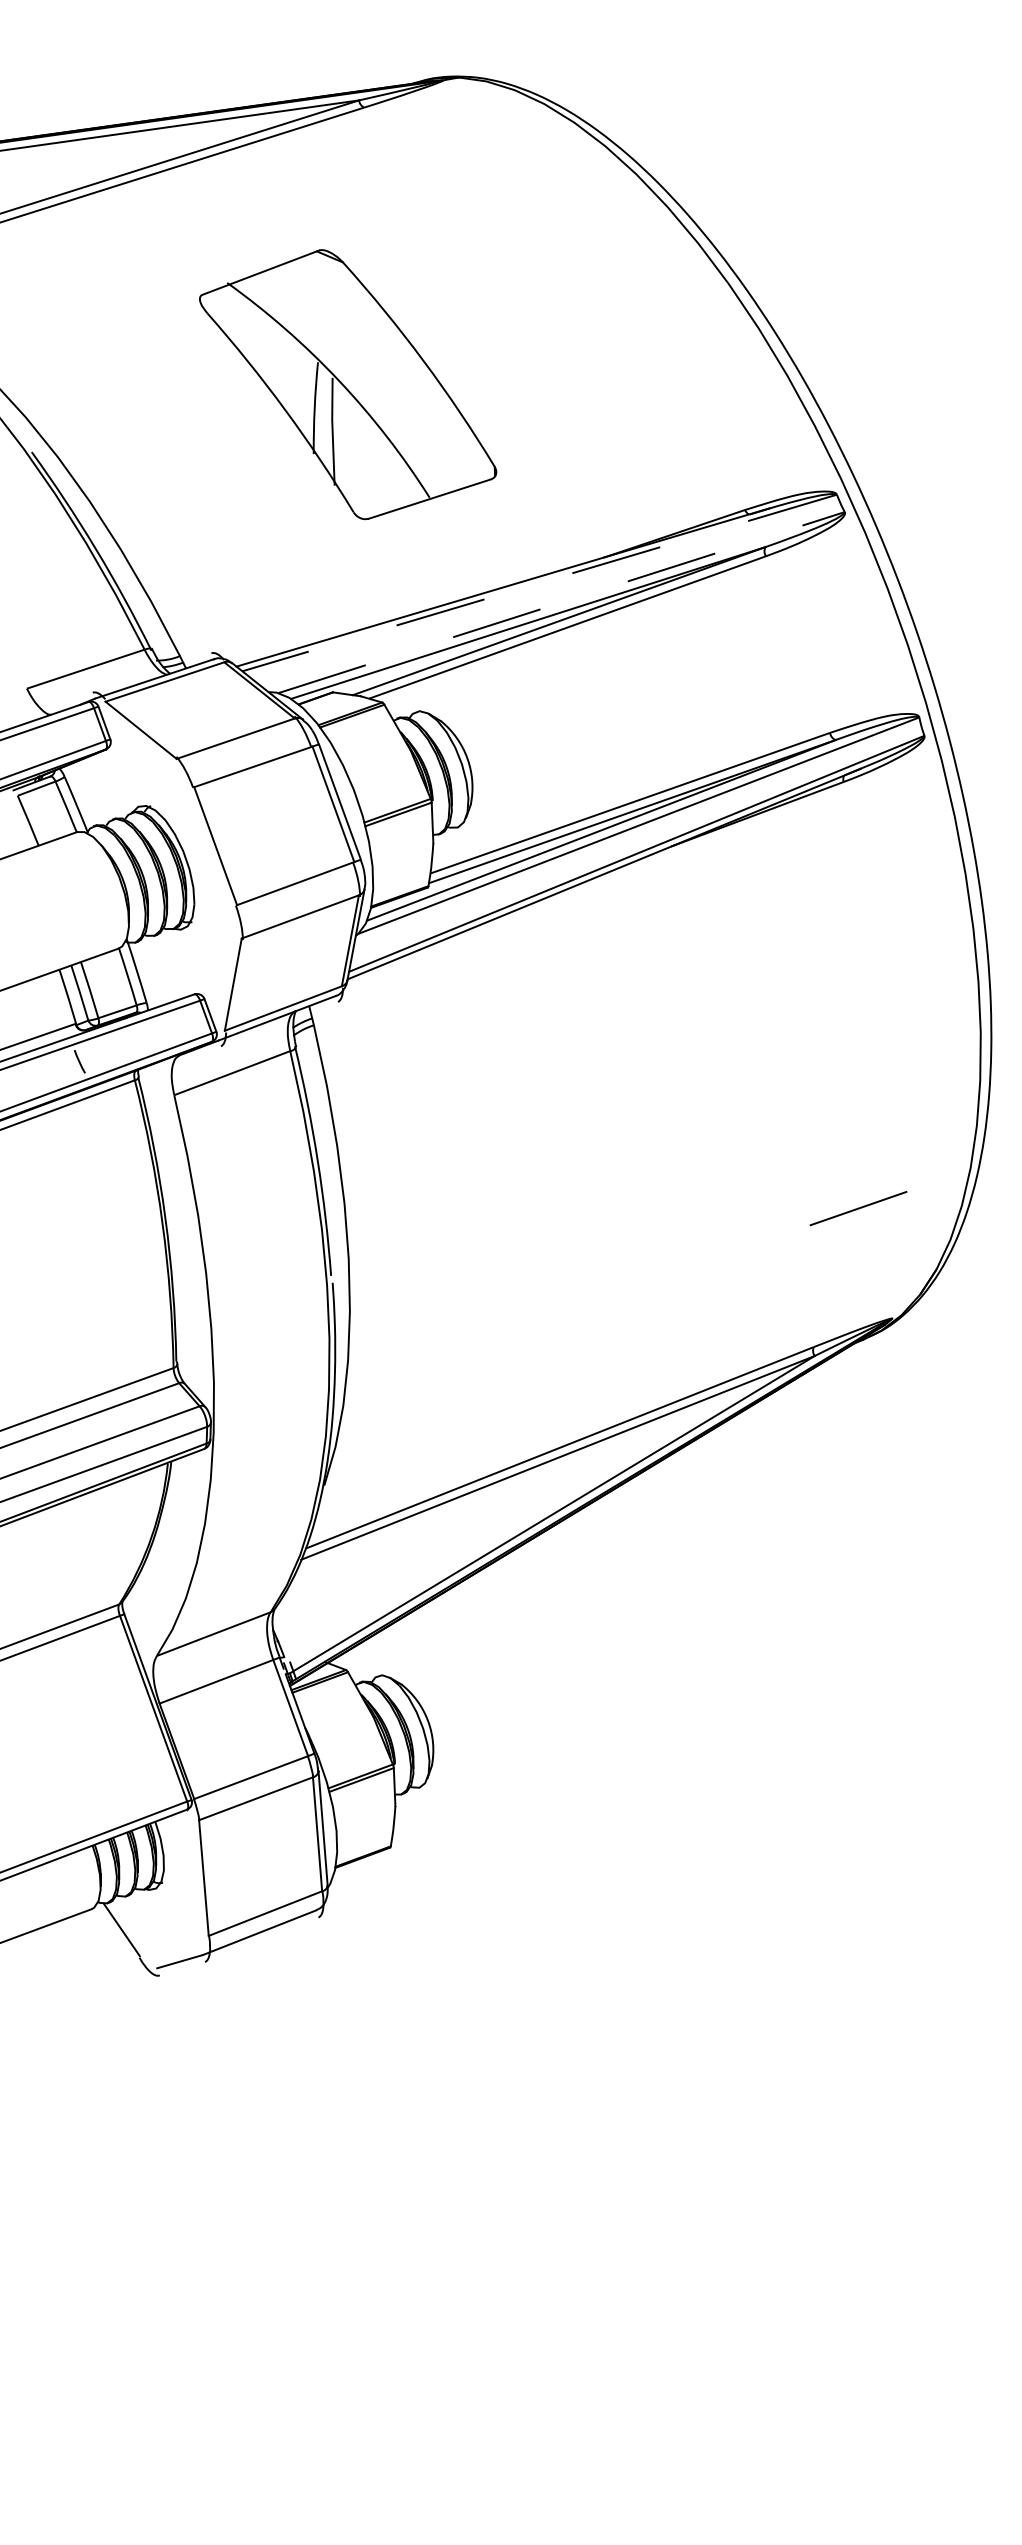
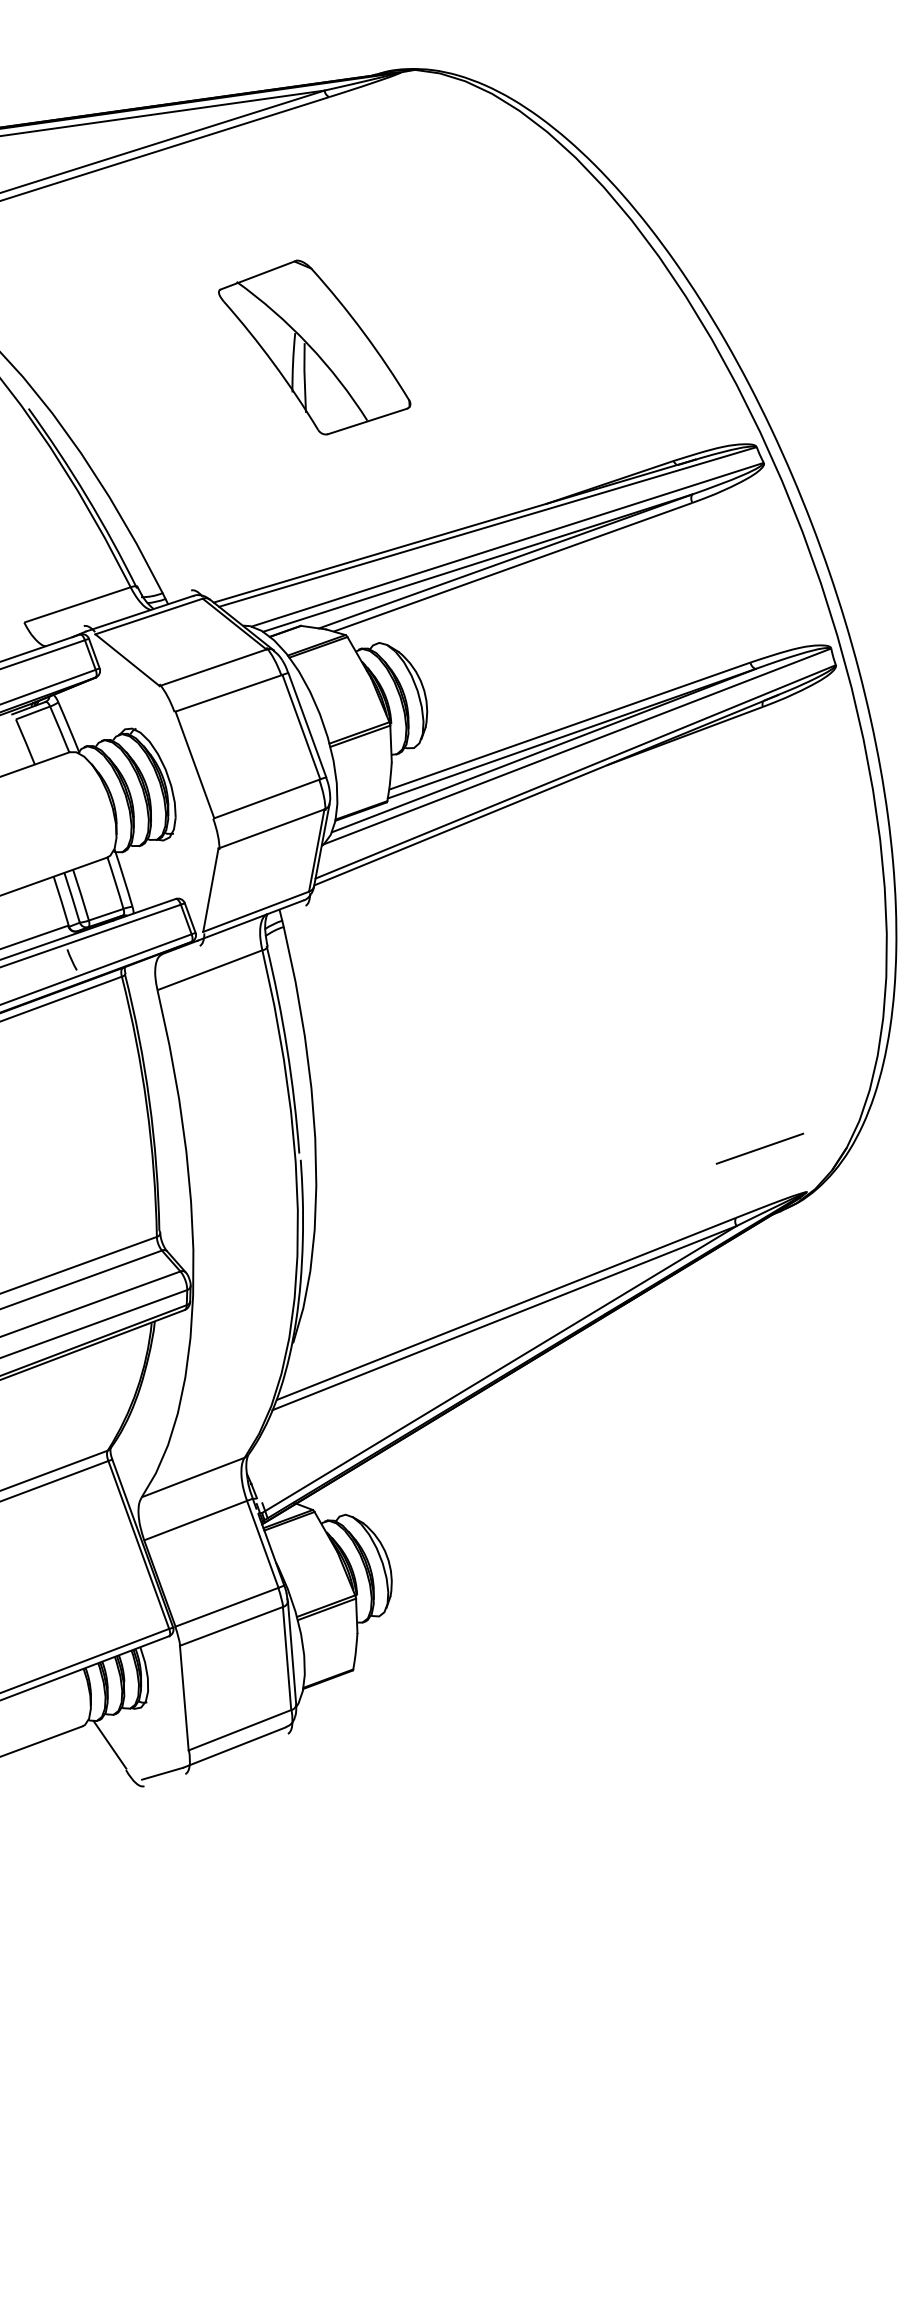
part: (347, 384) -> (314, 347), size x0.71
line: (539, 583) -> (487, 527), dashed -> solid
line: (561, 602) -> (507, 544), dashed -> solid
line: (858, 1208) -> (759, 1148), moved

